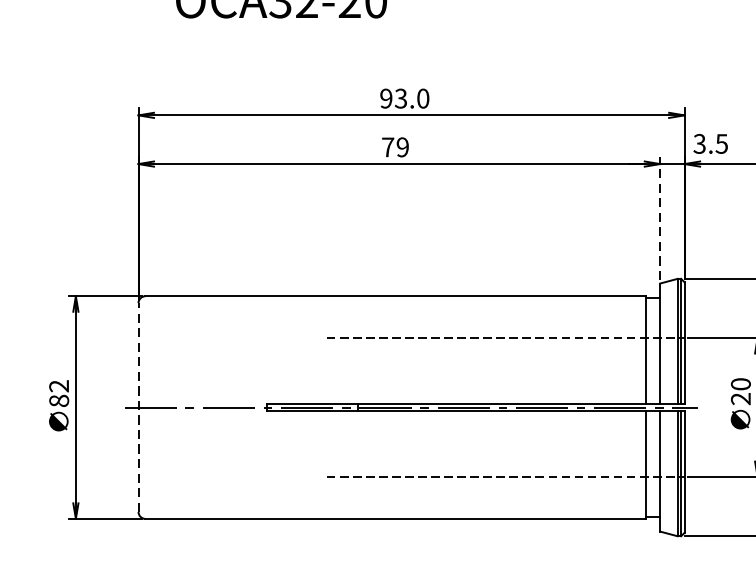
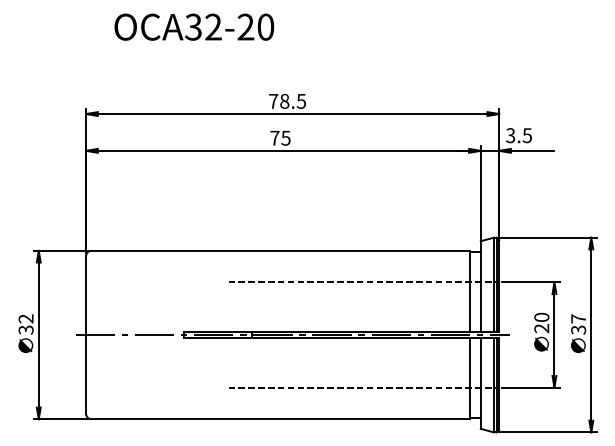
text: (404, 97) -> (287, 100), 93.0 -> 78.5
text: (402, 146) -> (285, 137), 79 -> 75
line: (659, 217) -> (480, 191), dashed -> solid
text: (58, 400) -> (25, 329), 82 -> 32
line: (138, 408) -> (86, 335), dashed -> solid

